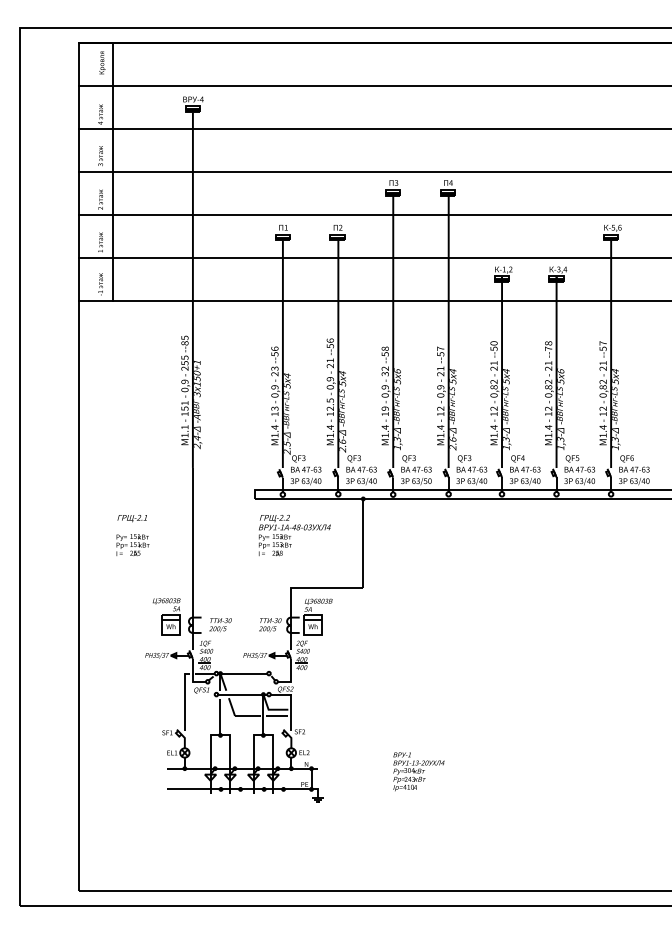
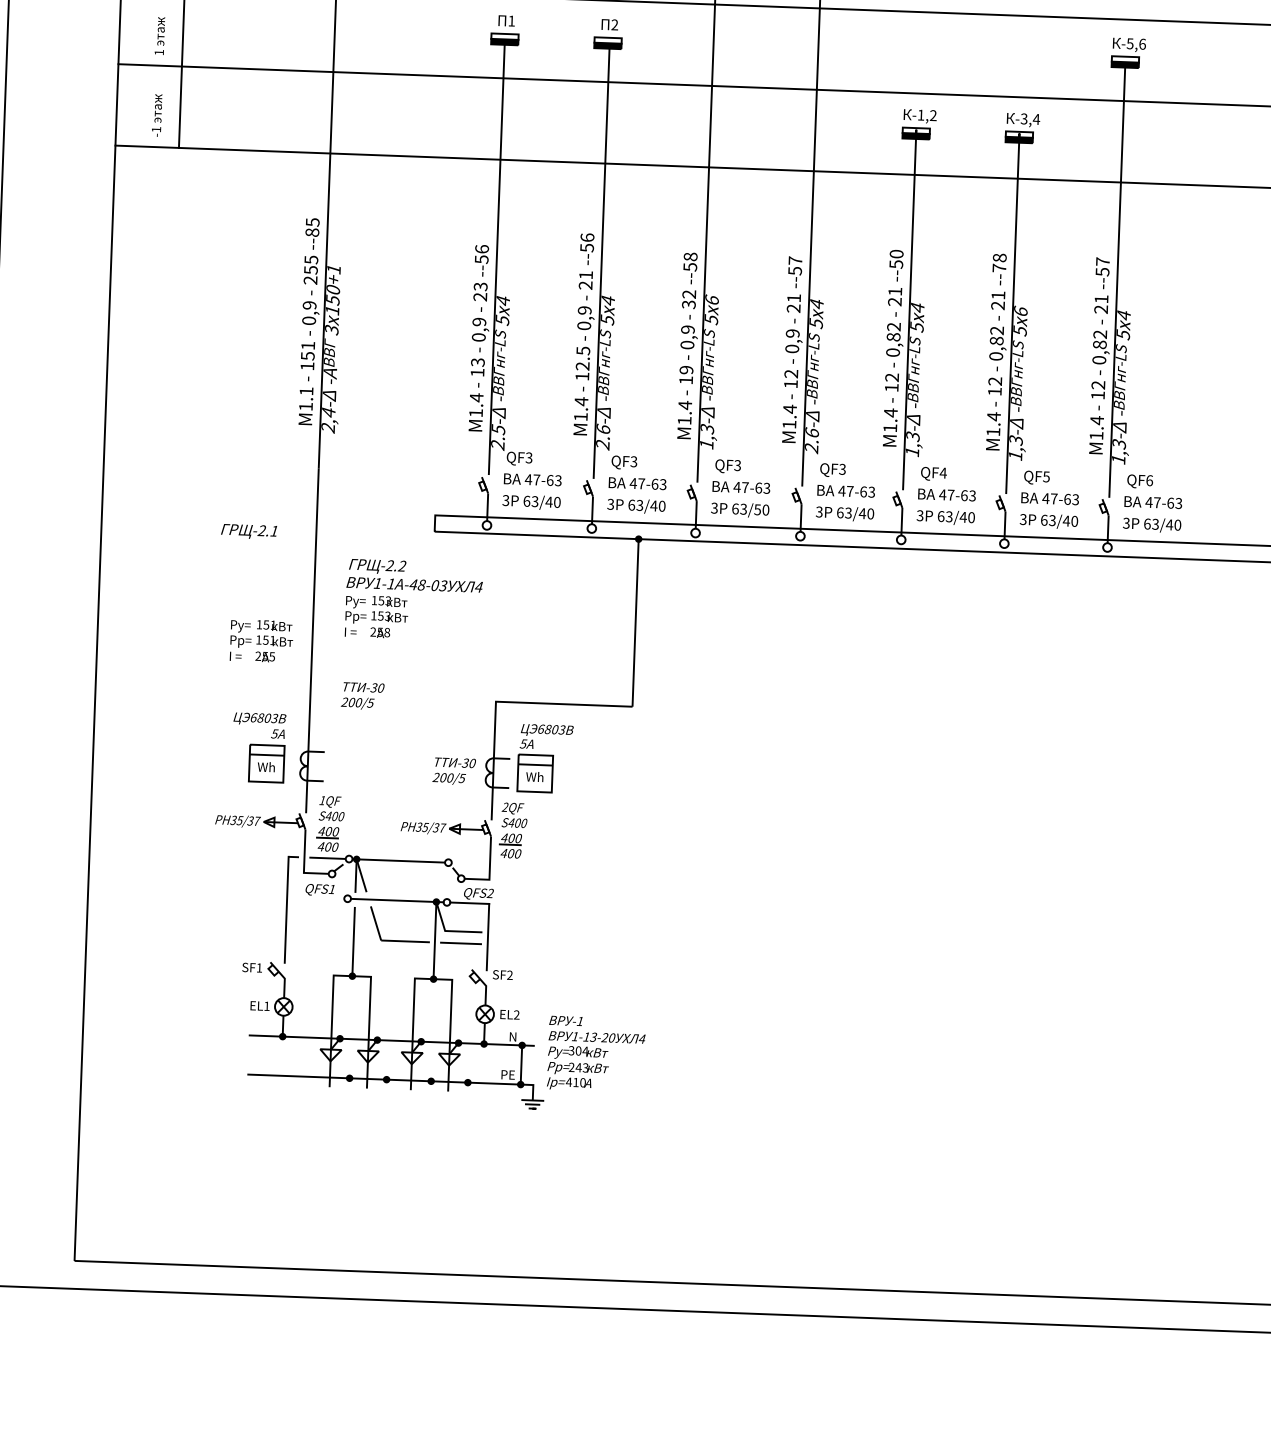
text: (131, 518) -> (247, 531), moved
text: (294, 535) -> (413, 600), moved
text: (132, 544) -> (260, 639), moved
text: (220, 624) -> (362, 694), moved
text: (418, 771) -> (595, 1053), moved

